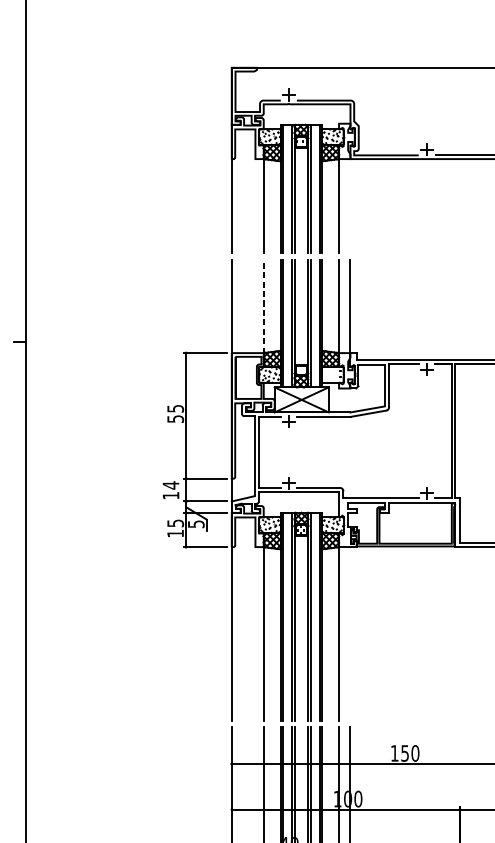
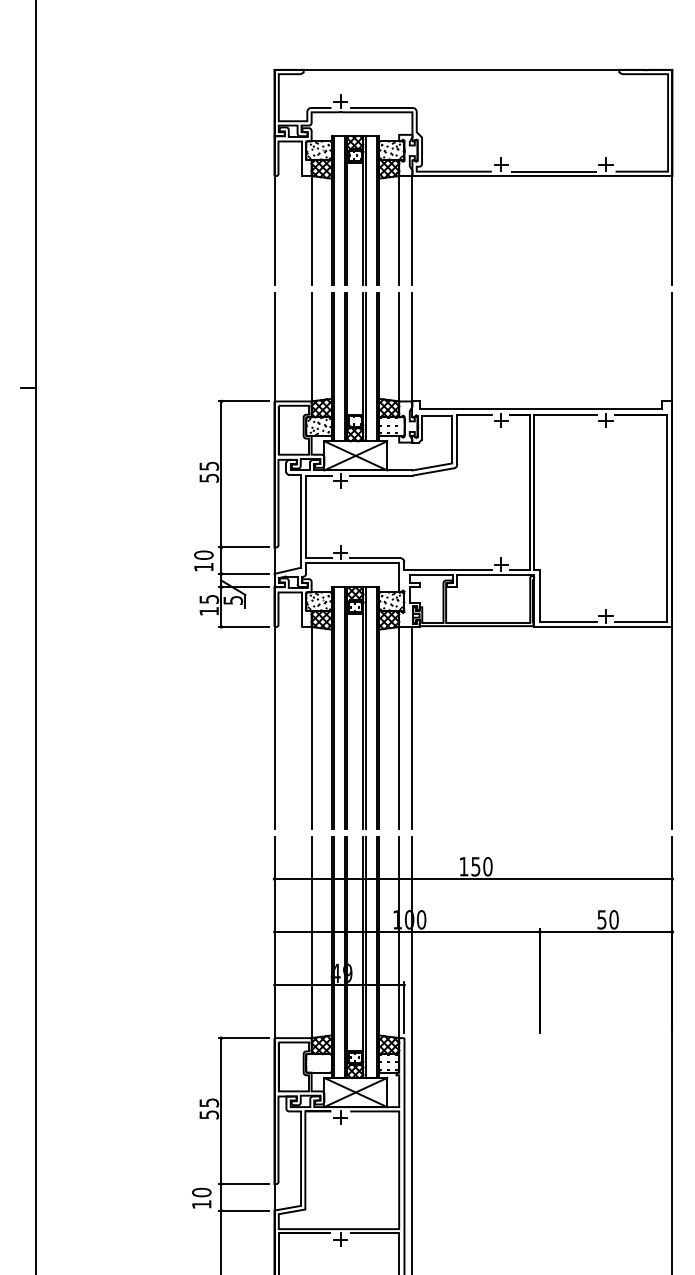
line: (350, 205) -> (412, 229), added
line: (263, 306) -> (311, 347), dashed -> solid
text: (170, 485) -> (203, 555), 14 -> 10
line: (350, 633) -> (412, 727), added

